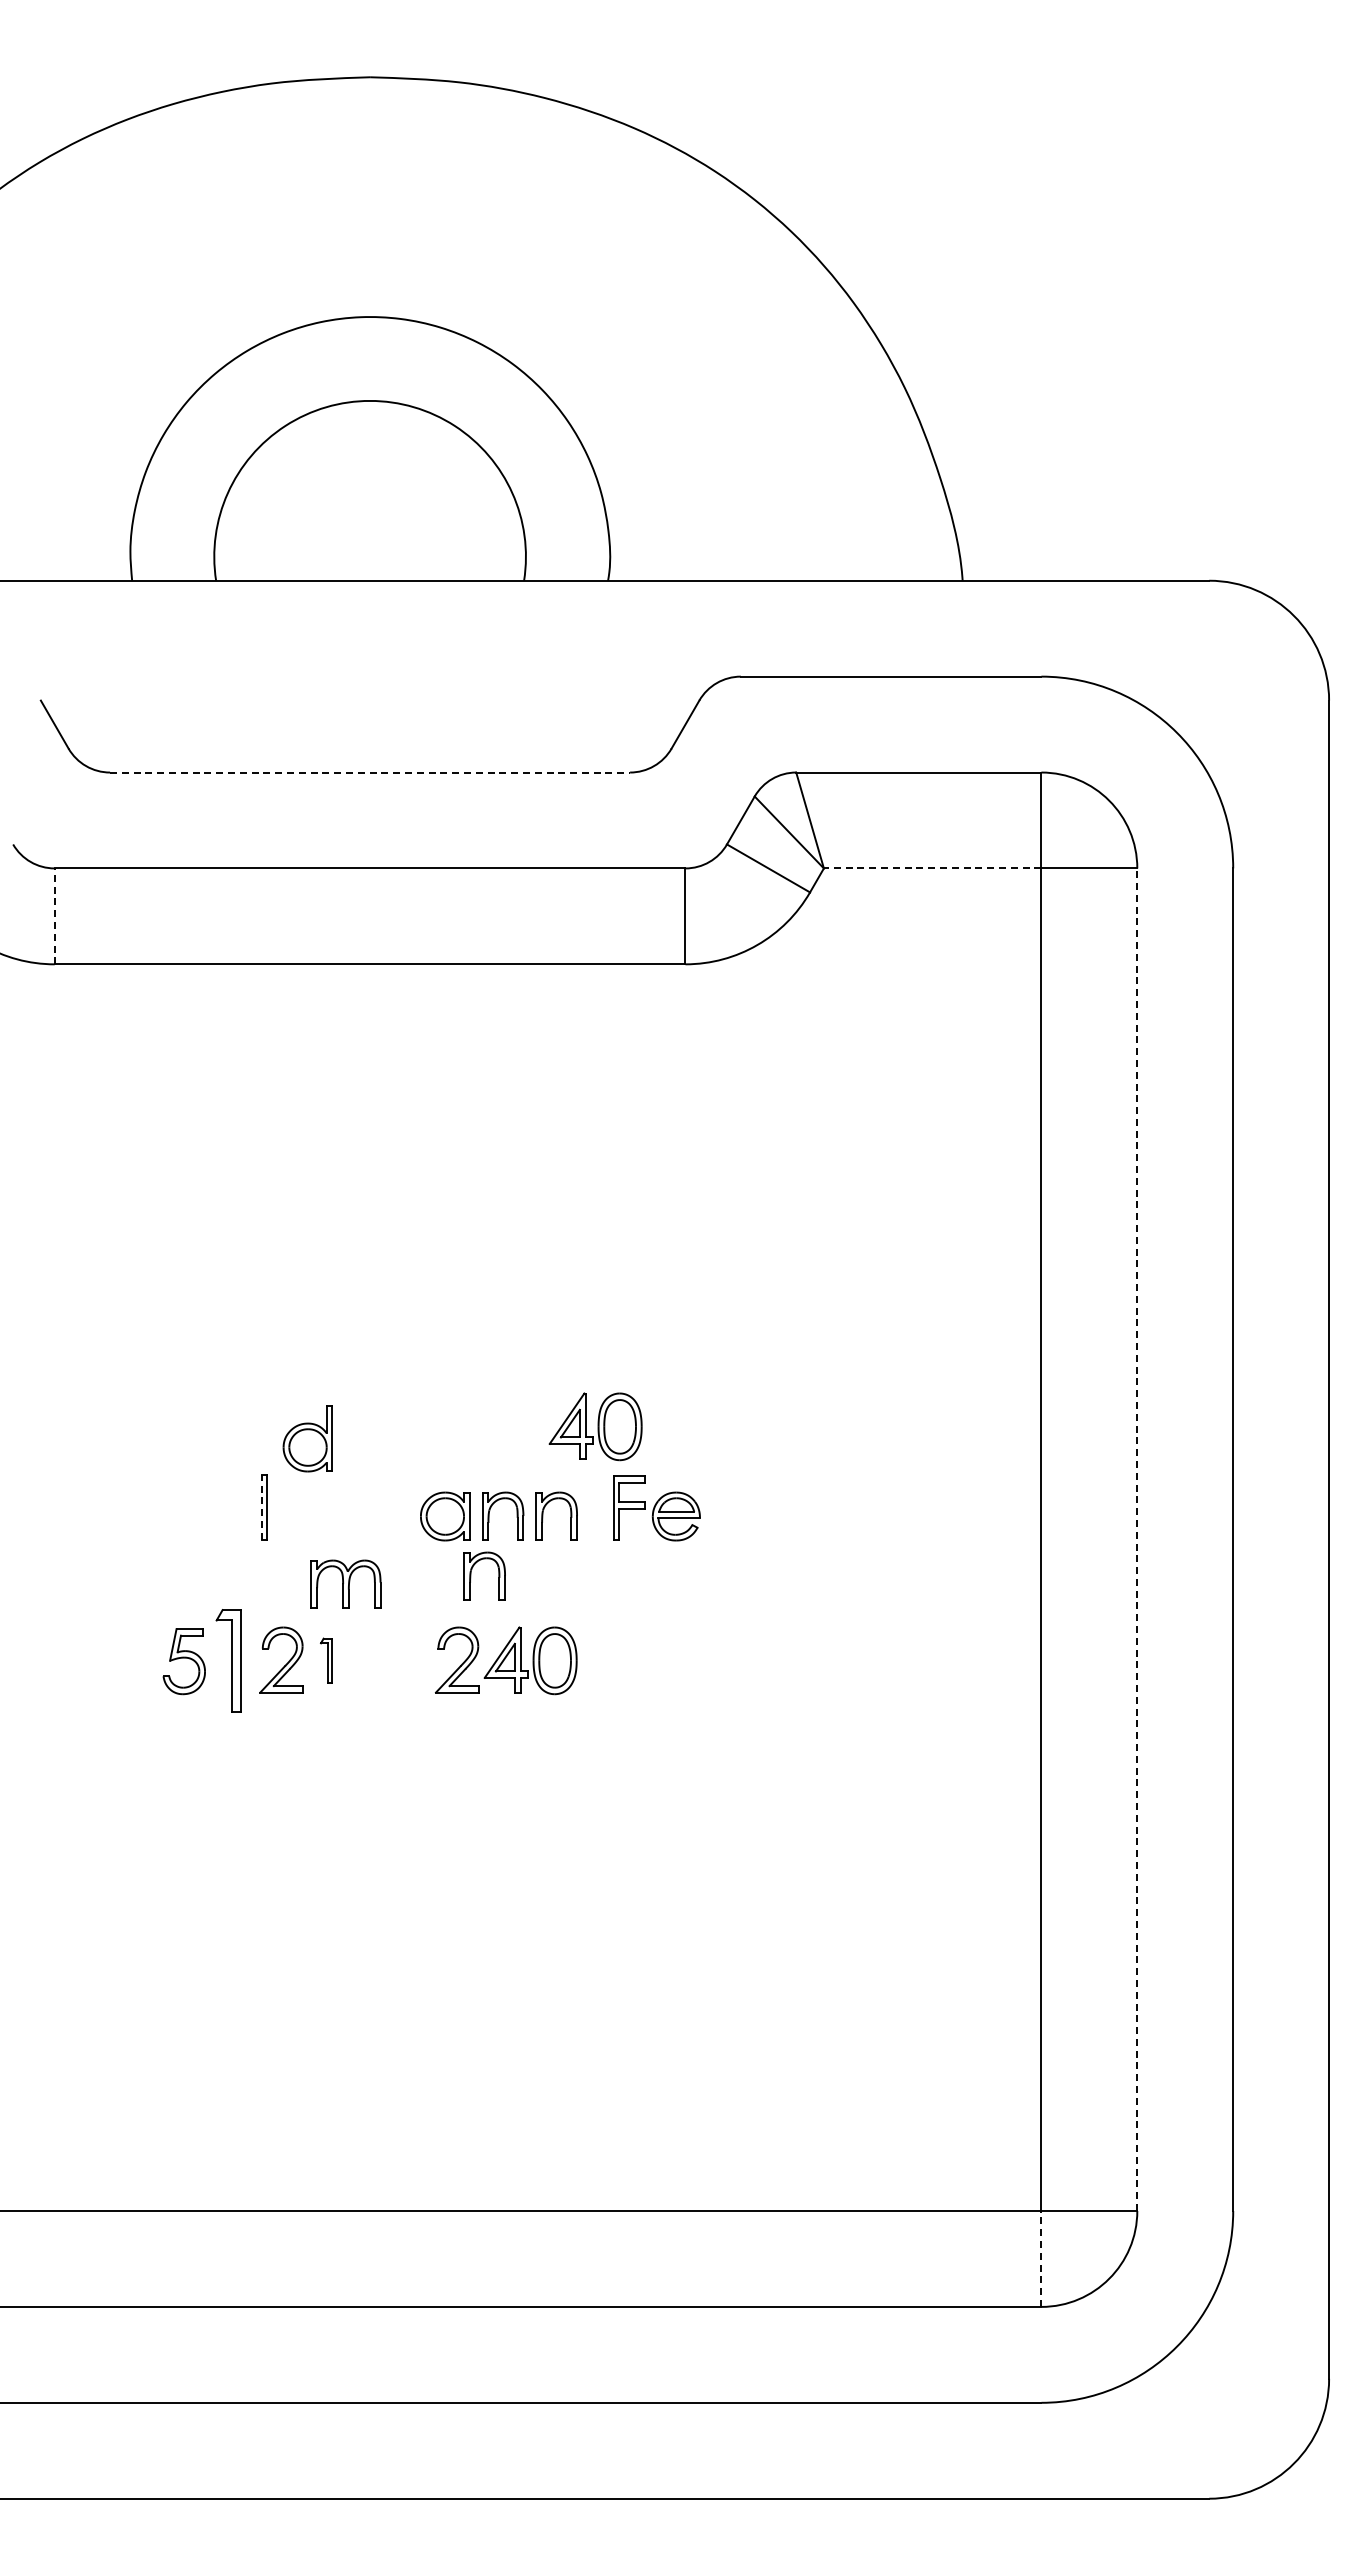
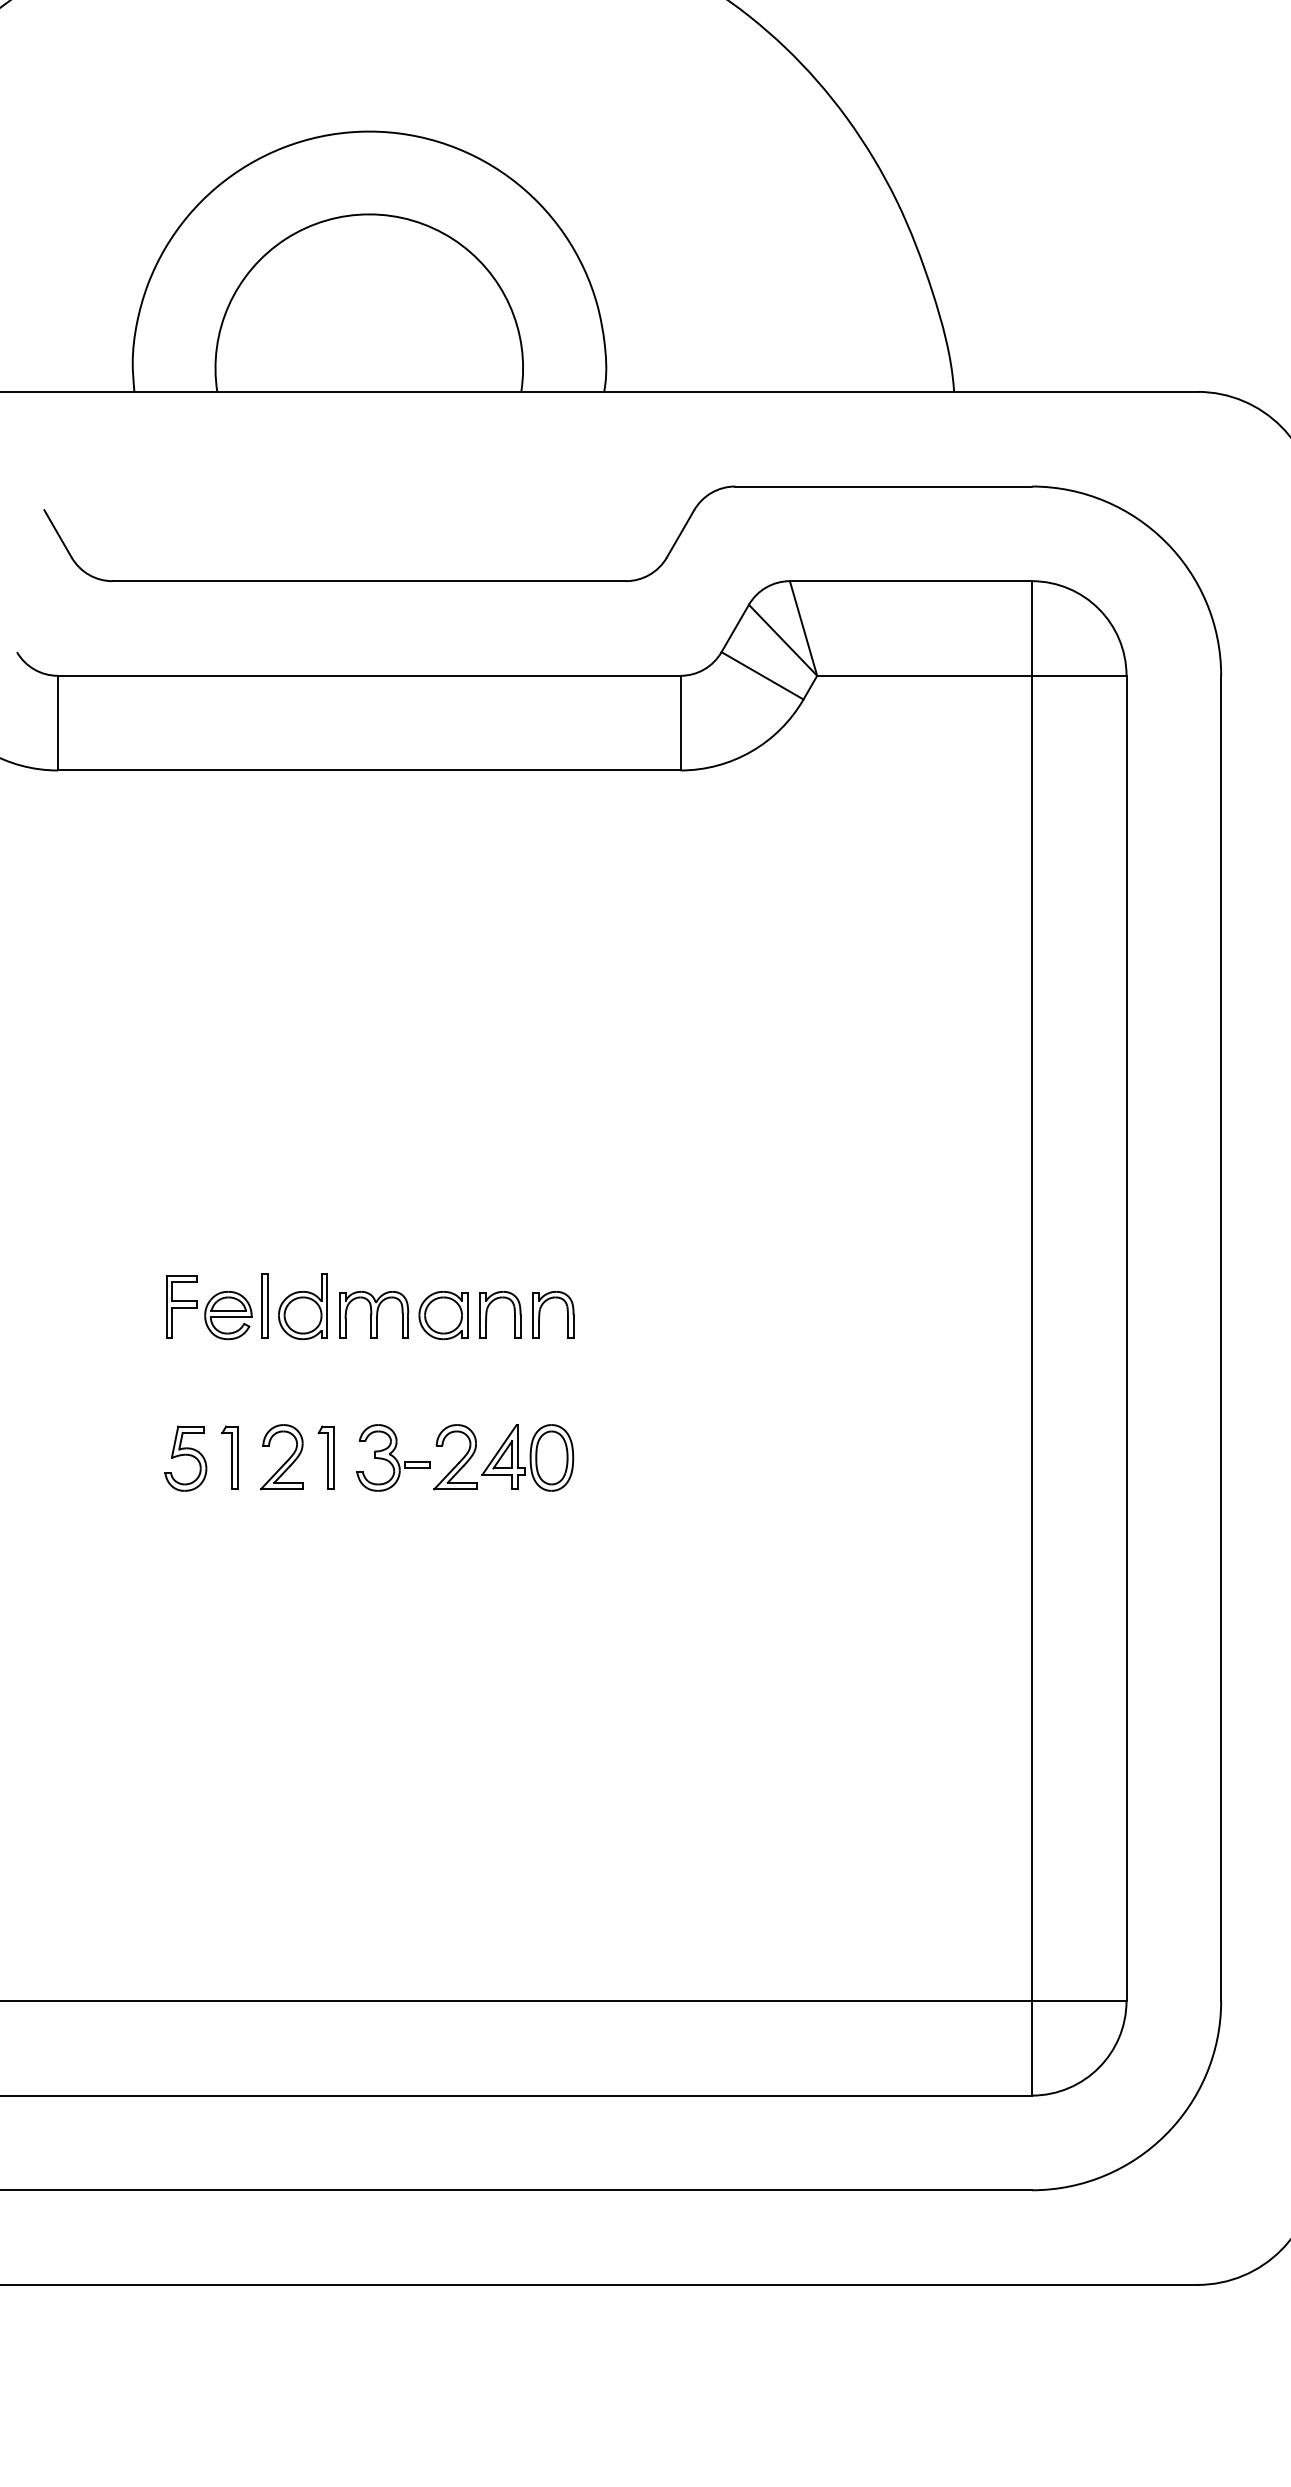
line: (370, 772) -> (369, 581), dashed -> solid
line: (932, 868) -> (924, 675), dashed -> solid
line: (54, 916) -> (57, 723), dashed -> solid
part: (595, 1426) -> (591, 1226), removed
part: (307, 1438) -> (302, 1306), moved
line: (261, 1507) -> (262, 1306), dashed -> solid
part: (656, 1508) -> (208, 1307), moved
line: (1137, 1539) -> (1126, 1338), dashed -> solid
part: (471, 1575) -> (469, 1373), removed
part: (345, 1583) -> (373, 1314), moved
part: (228, 1660) -> (229, 1457), size x0.62
part: (325, 1660) -> (325, 1457), size x1.43
part: (394, 1660) -> (393, 1457), added
line: (1041, 2258) -> (1031, 2047), dashed -> solid

